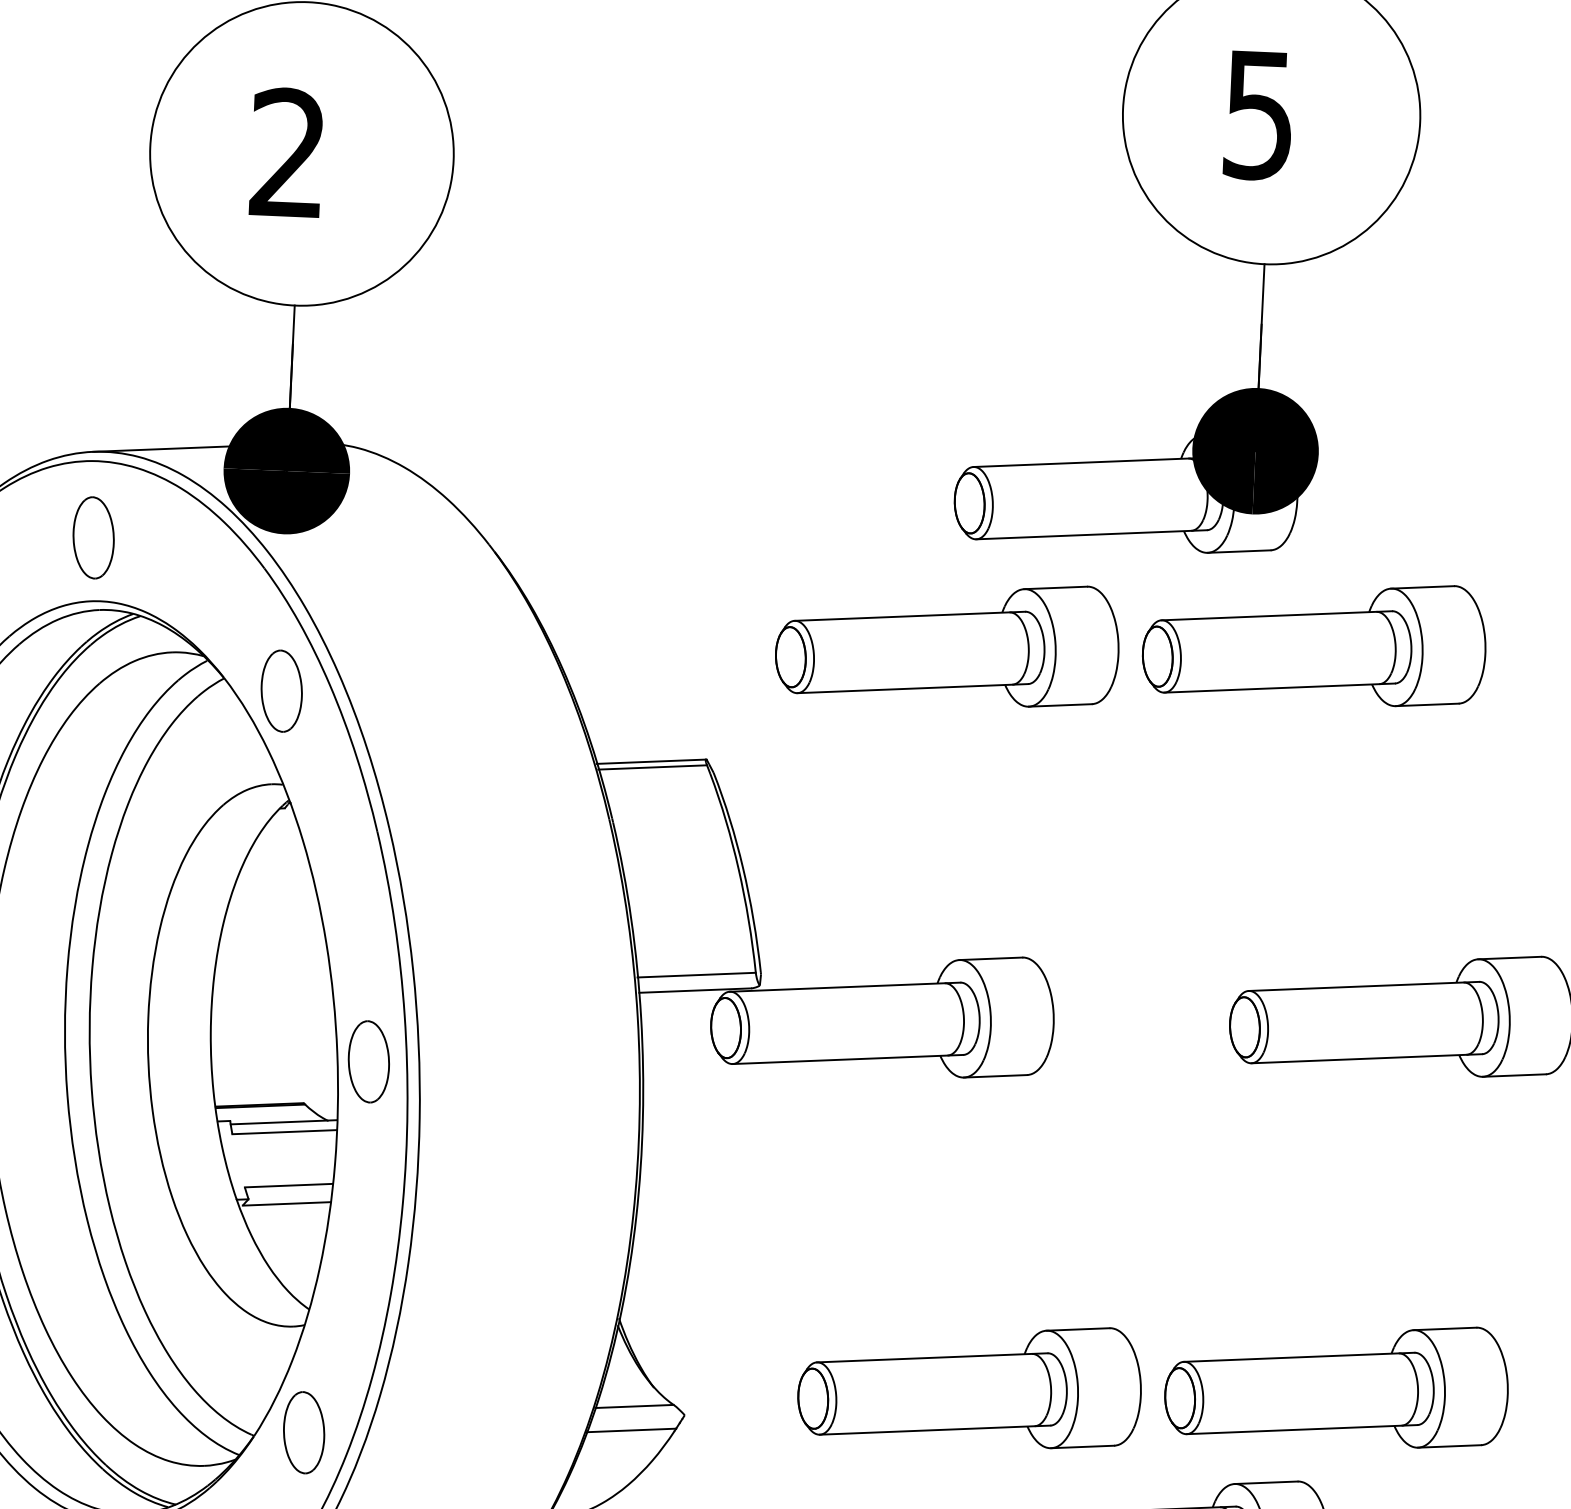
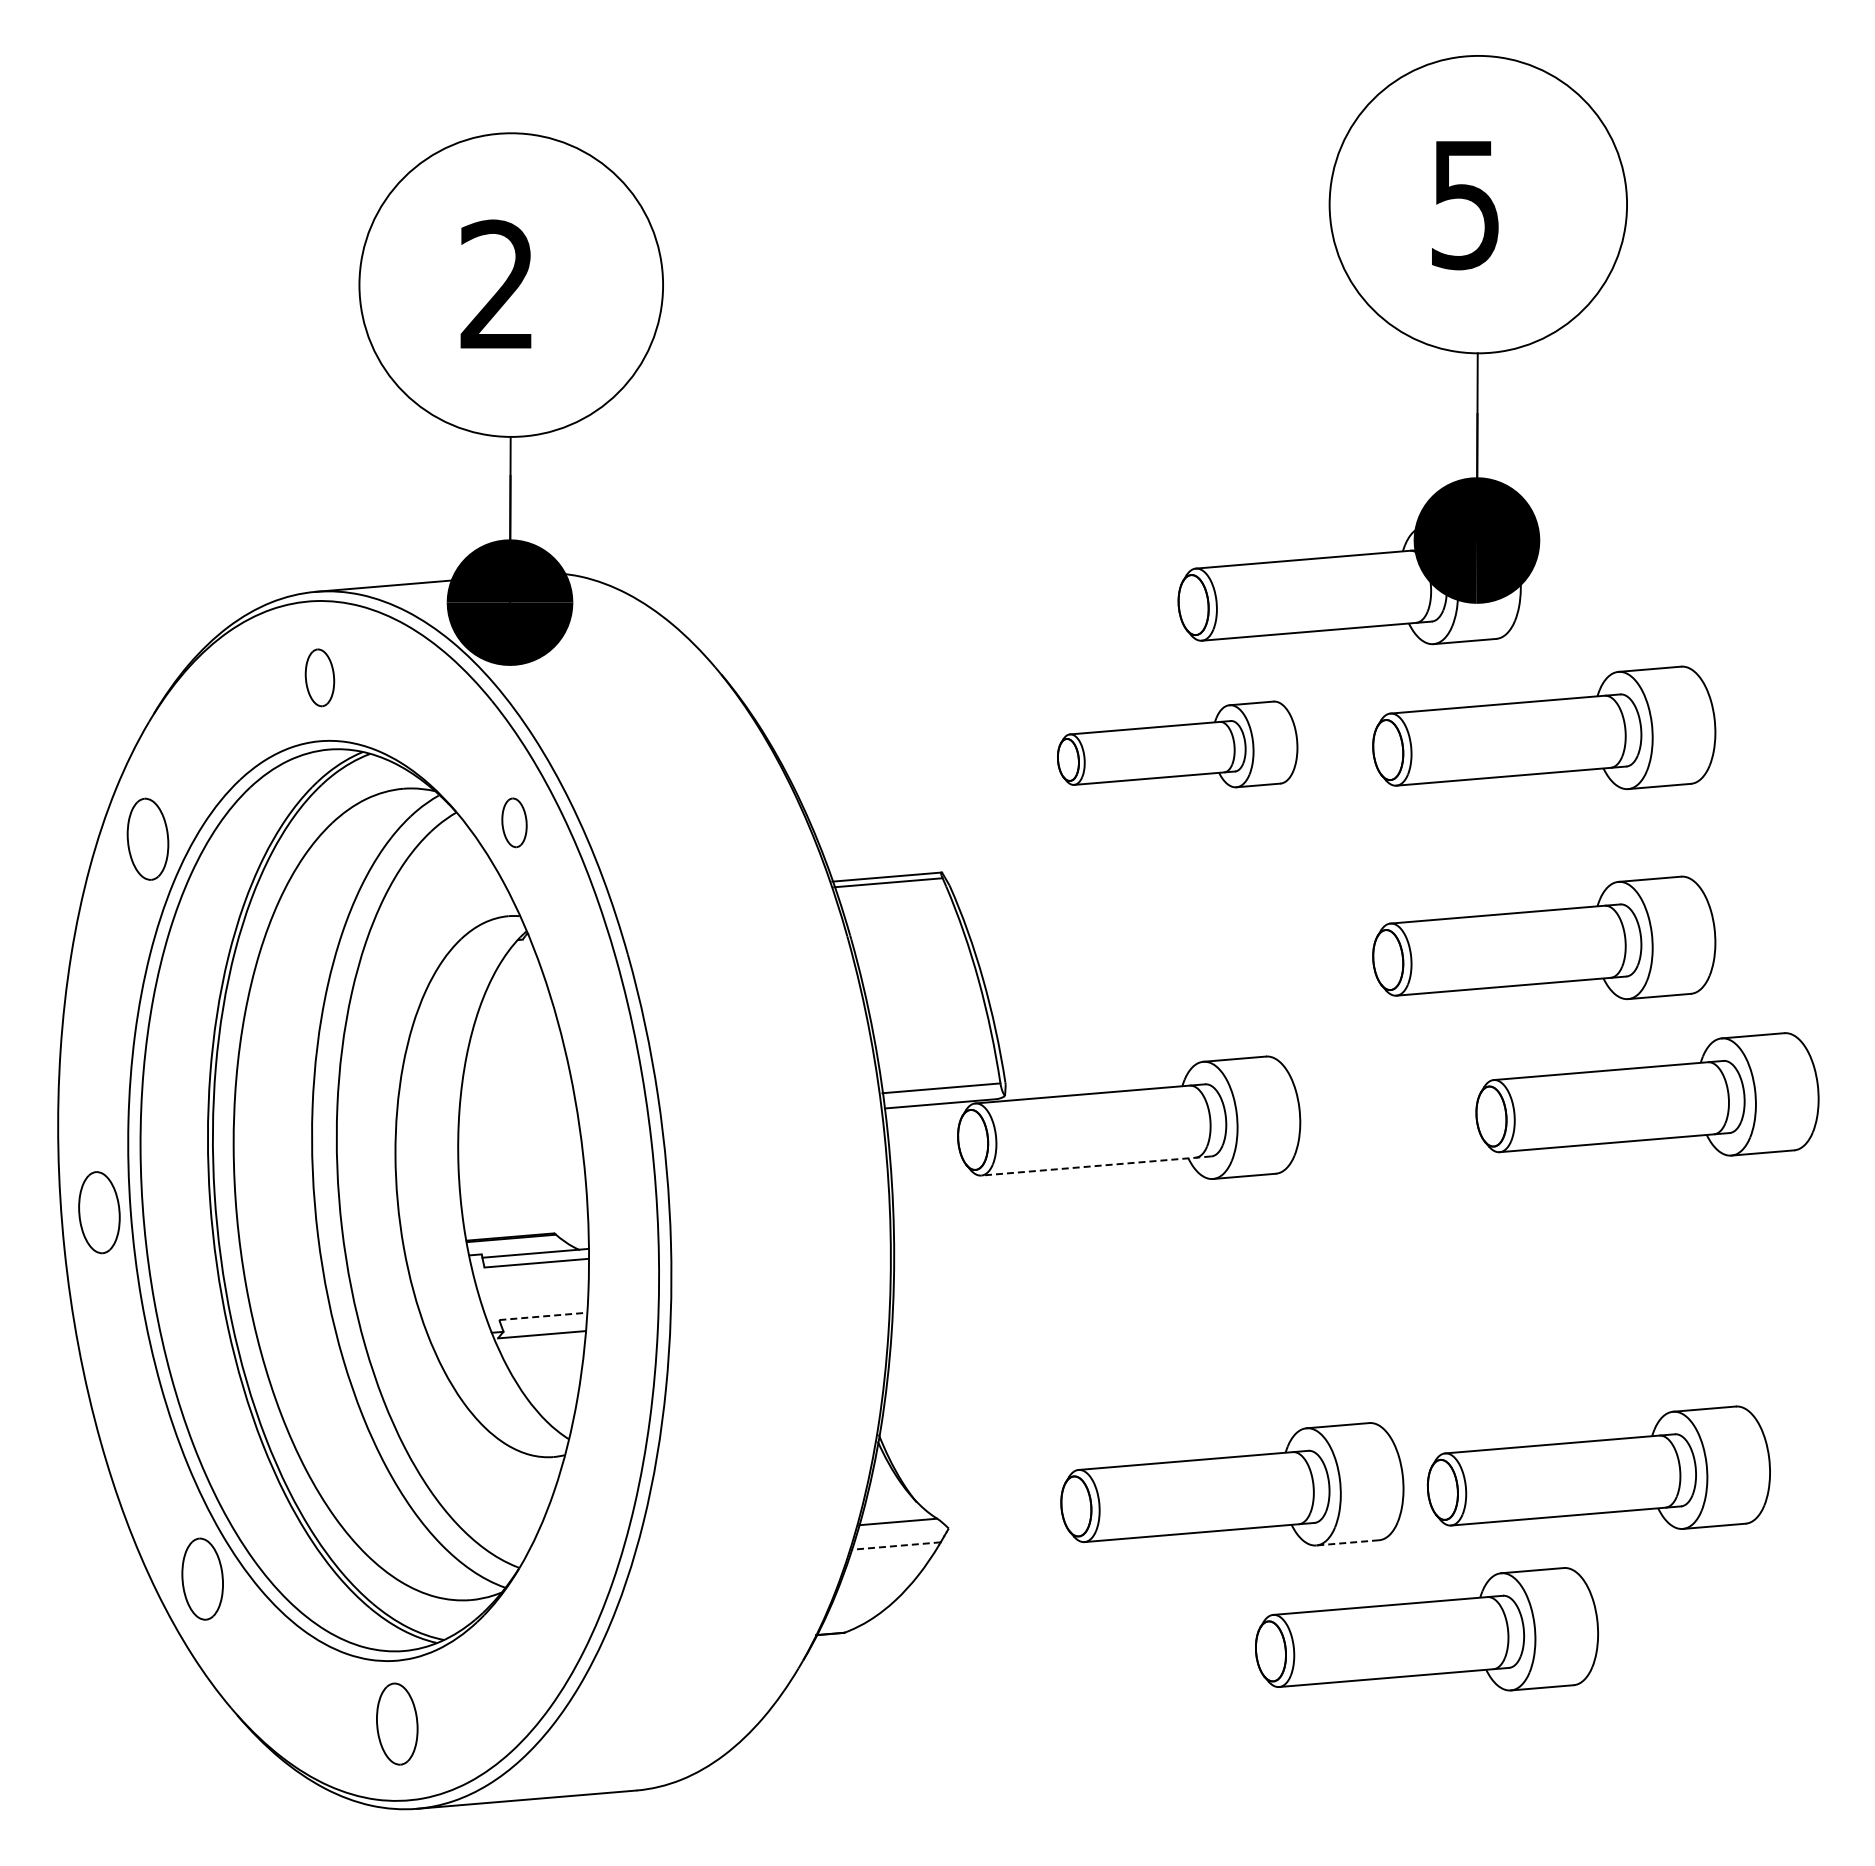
part: (93, 537) -> (319, 677), size x0.7
part: (947, 641) -> (1177, 744), size x0.7
part: (281, 690) -> (514, 822), size x0.6
part: (1305, 850) -> (1544, 937), added
line: (847, 1059) -> (1095, 1166), solid -> dashed
part: (368, 1061) -> (617, 1188), removed
line: (289, 1185) -> (543, 1316), solid -> dashed
line: (631, 1430) -> (896, 1546), solid -> dashed
part: (304, 1432) -> (569, 1562), removed
line: (1082, 1446) -> (1347, 1542), solid -> dashed

